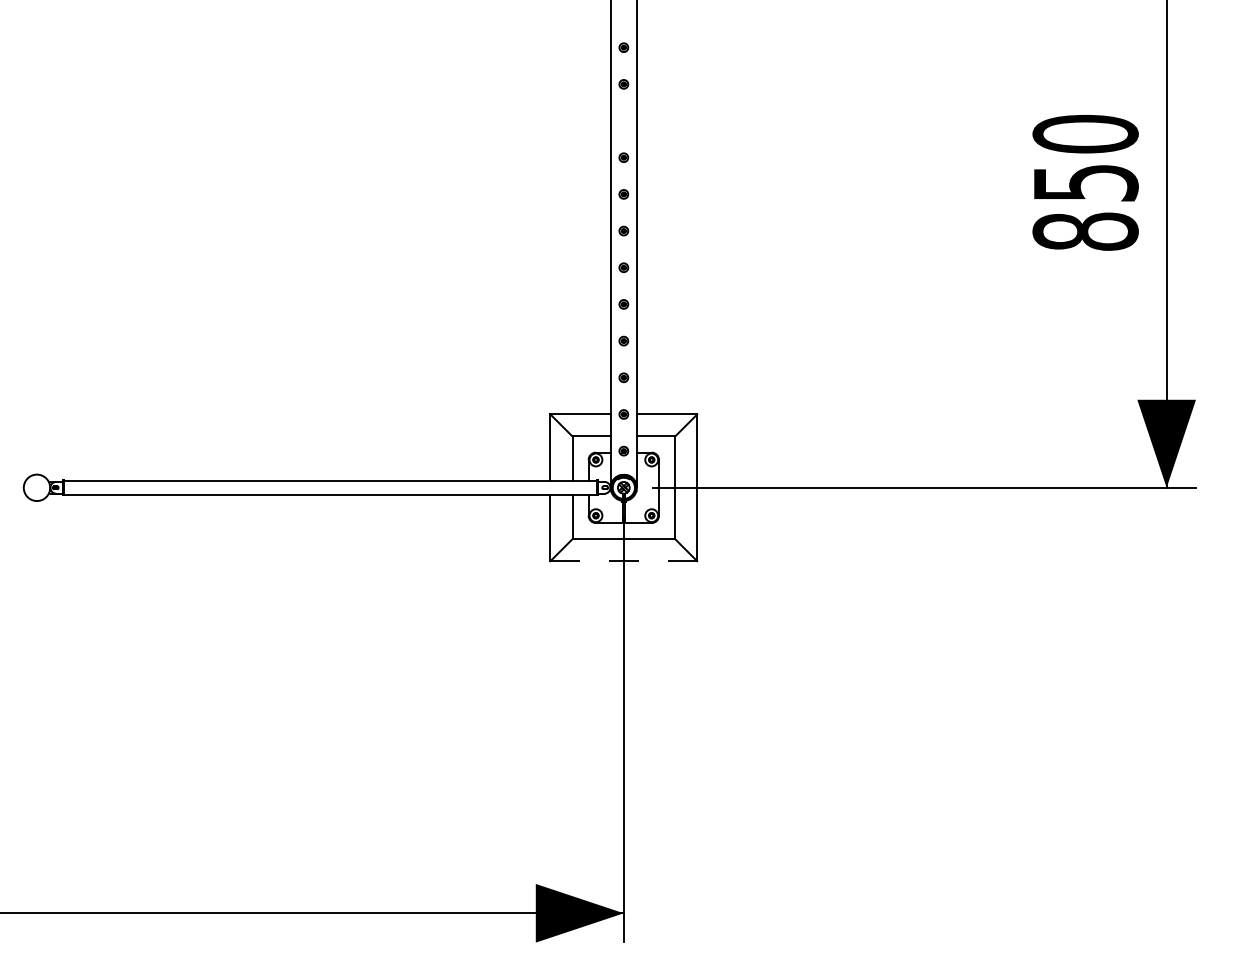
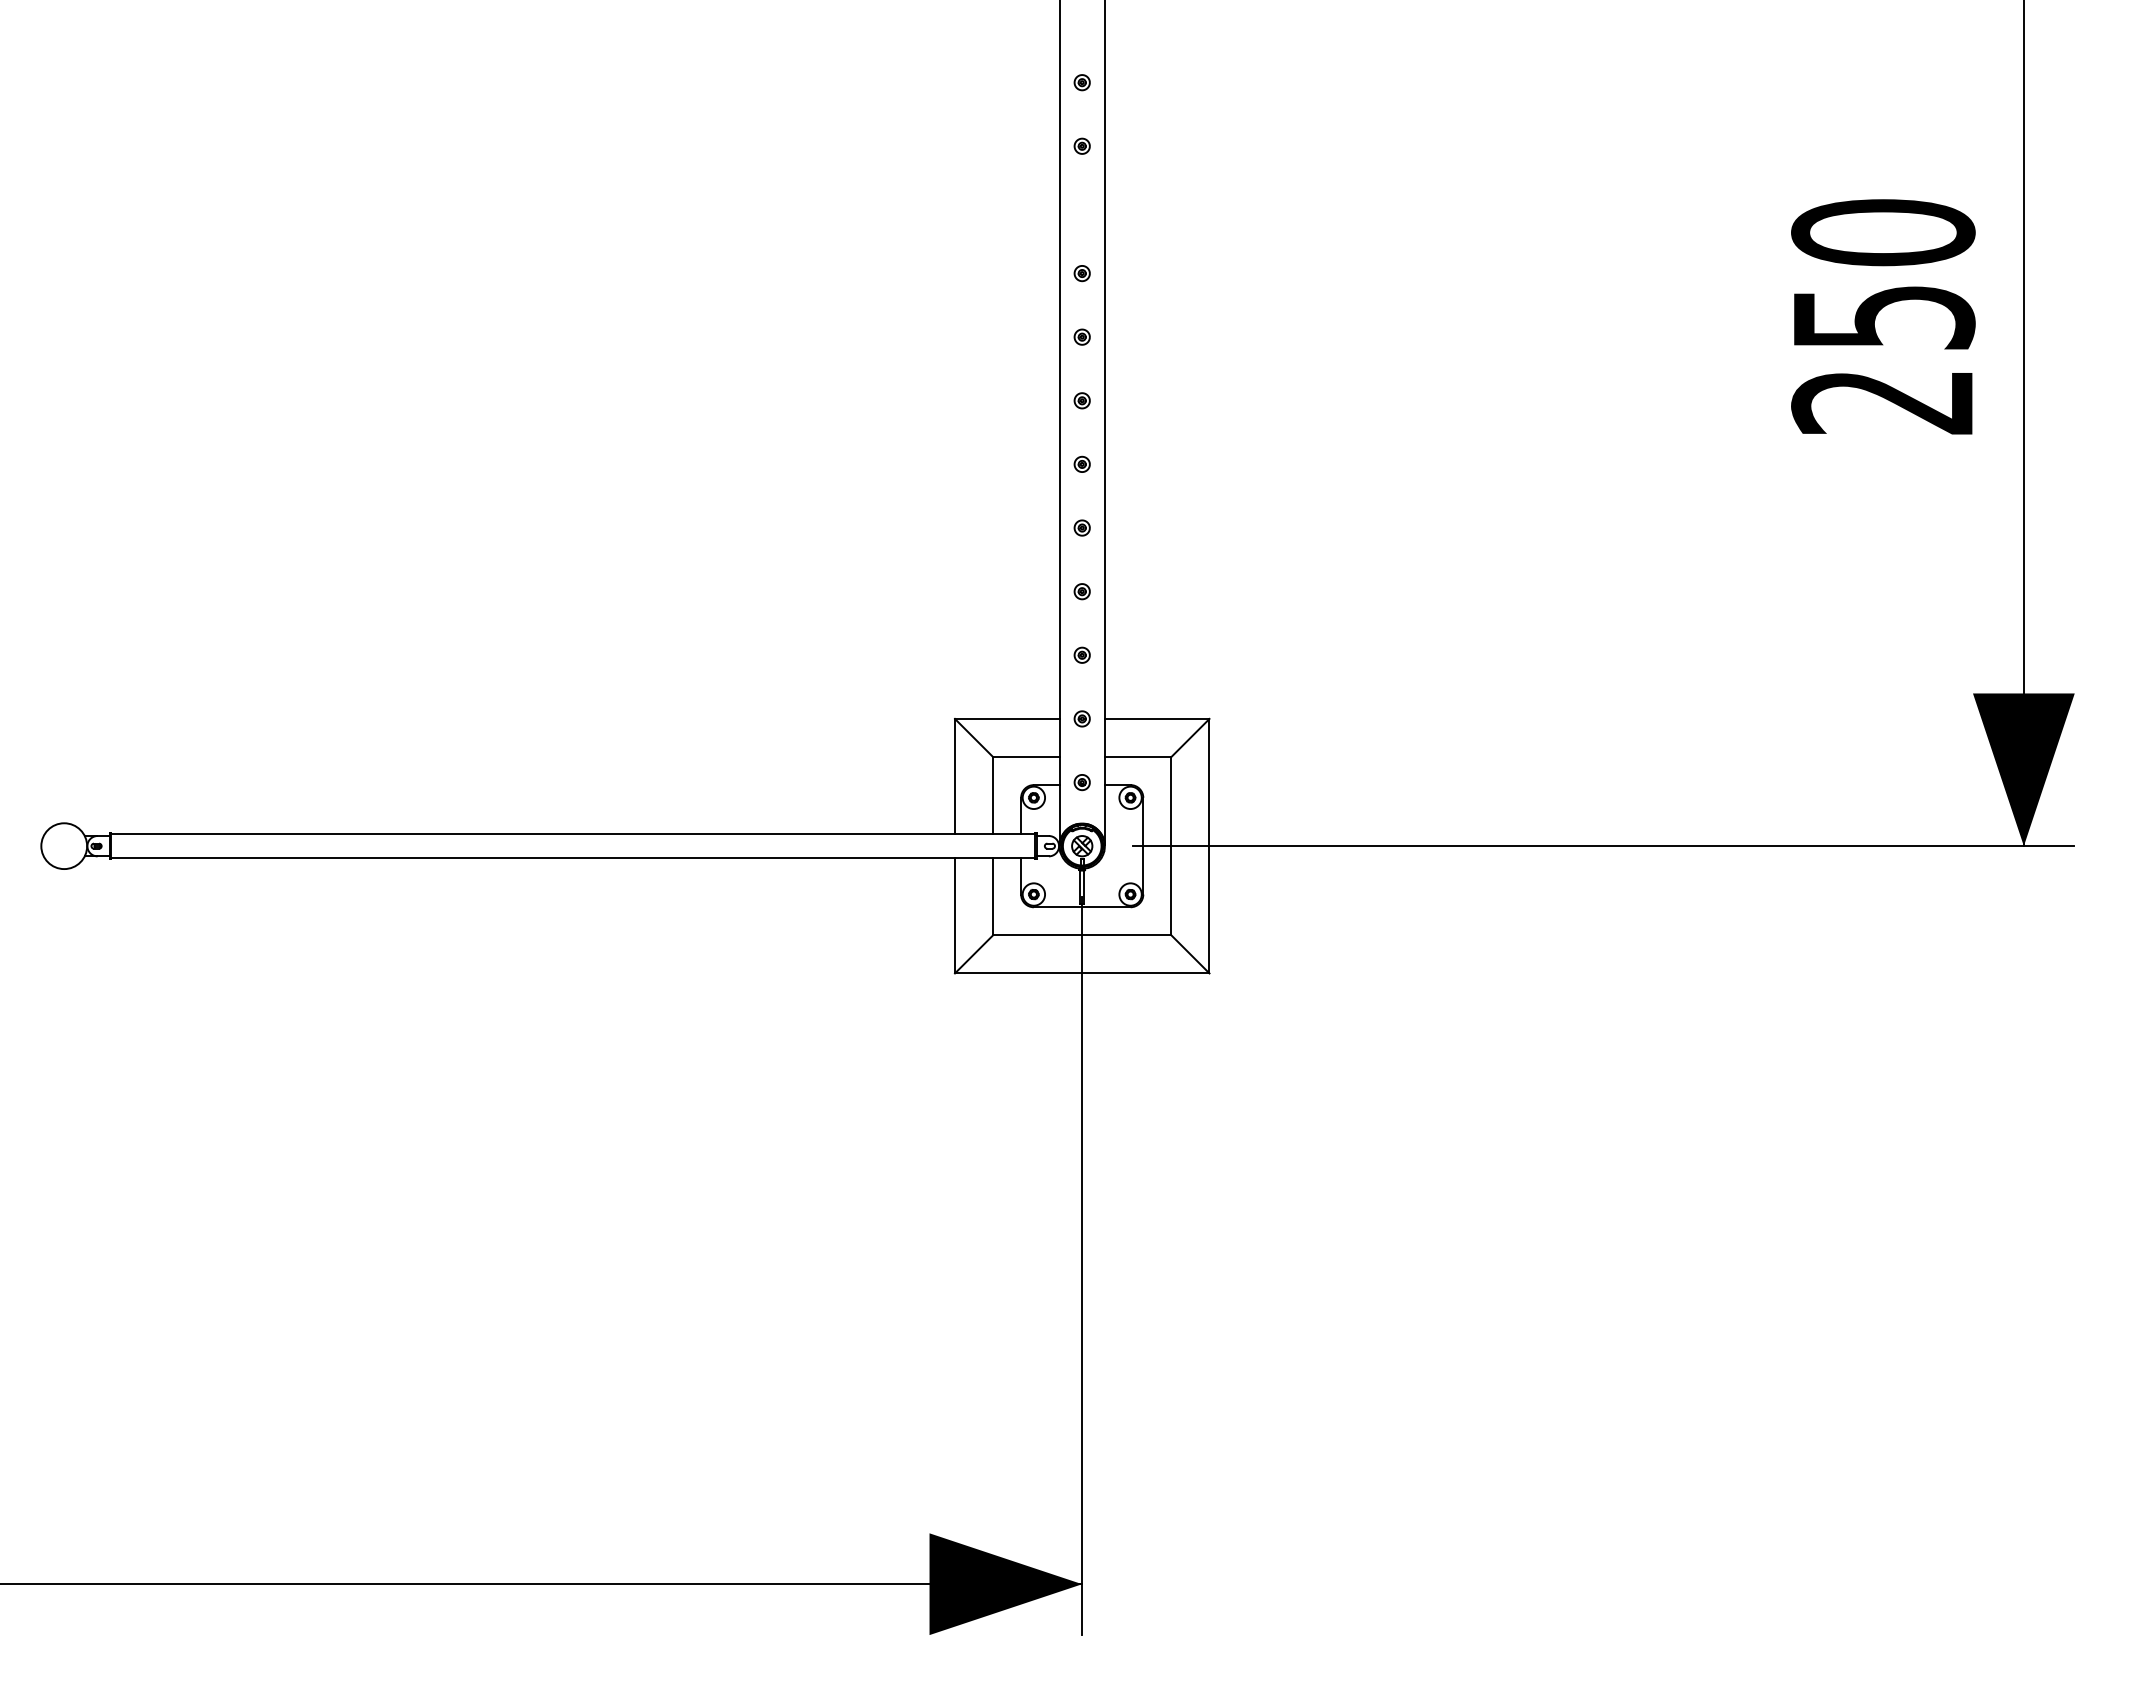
text: (1085, 231) -> (1883, 401), 850 -> 250
line: (624, 561) -> (1083, 973), dashed -> solid

